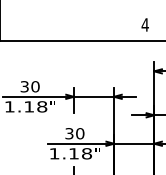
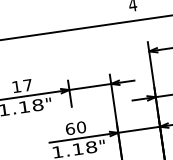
text: (29, 86) -> (21, 85), 30 -> 17
text: (69, 133) -> (70, 128), 30 -> 60

